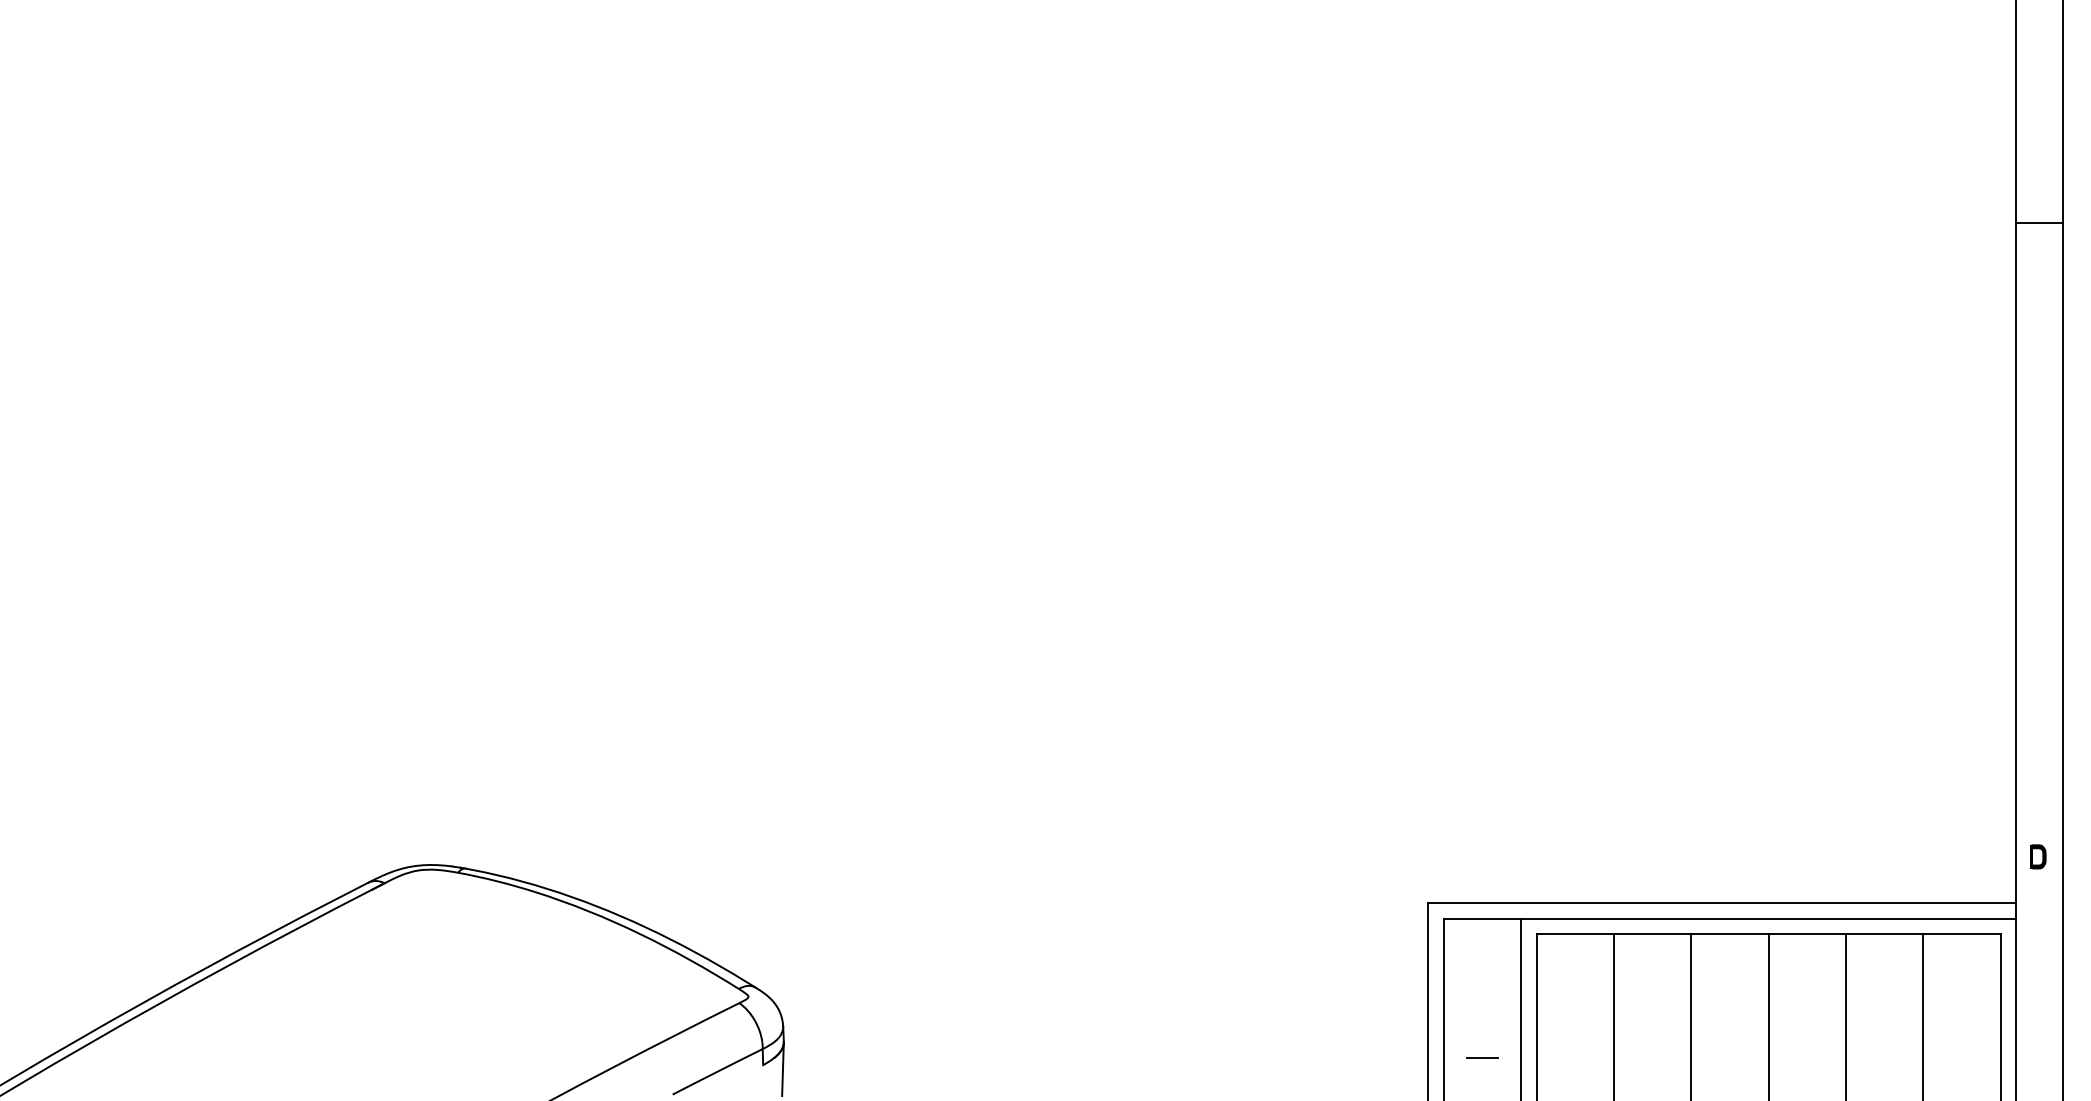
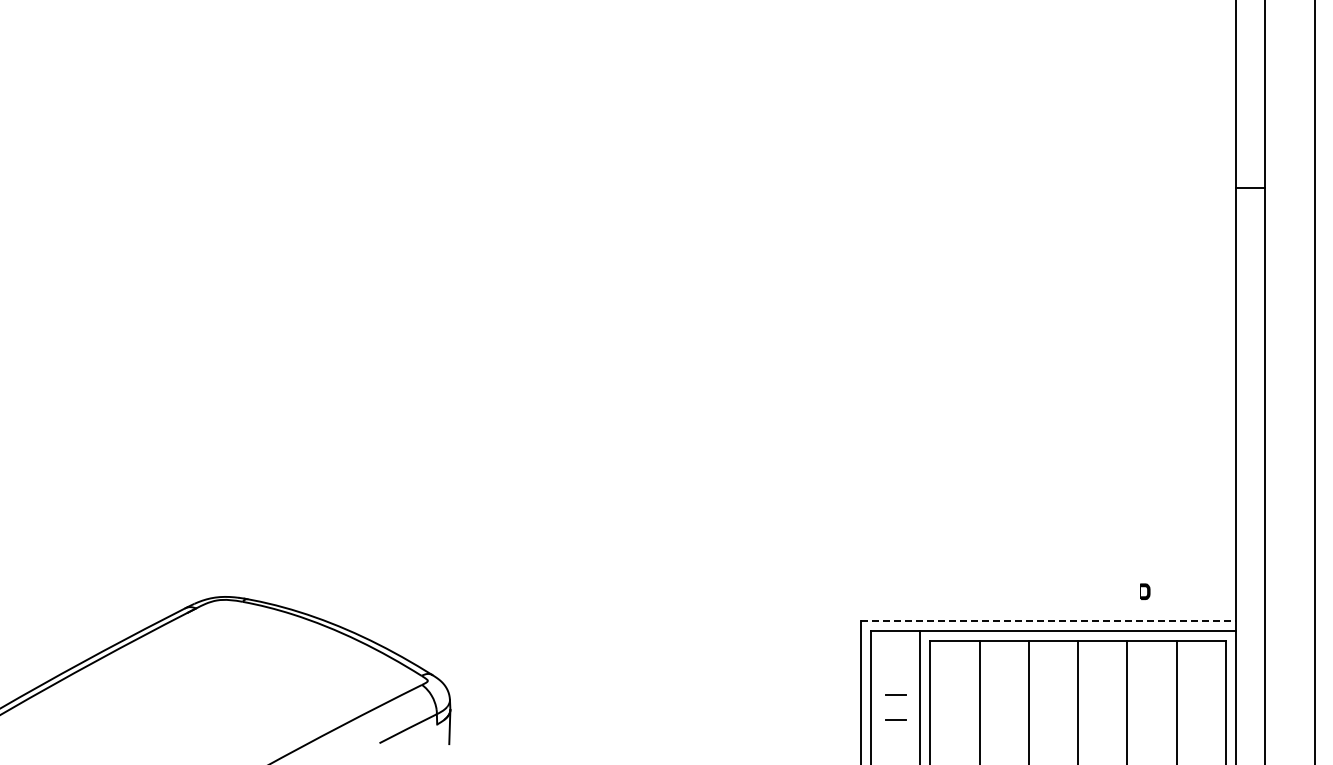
part: (2039, 856) -> (1145, 591), moved
line: (1723, 903) -> (1049, 621), solid -> dashed
line: (1482, 1018) -> (895, 694), added

